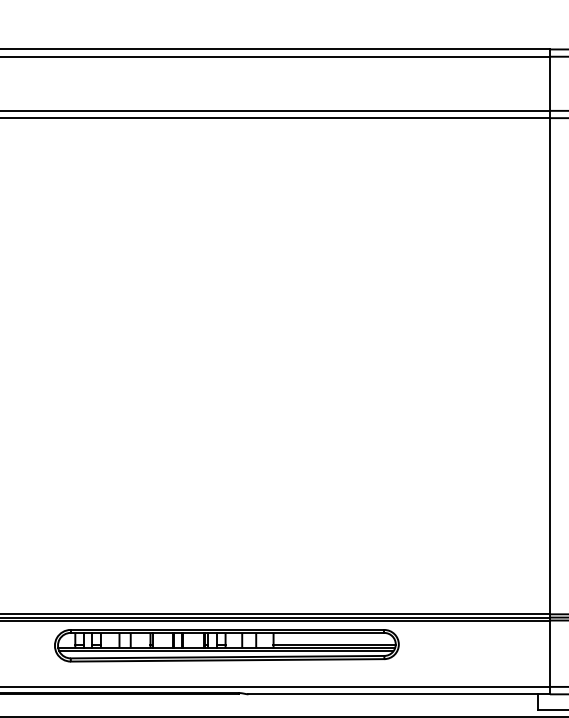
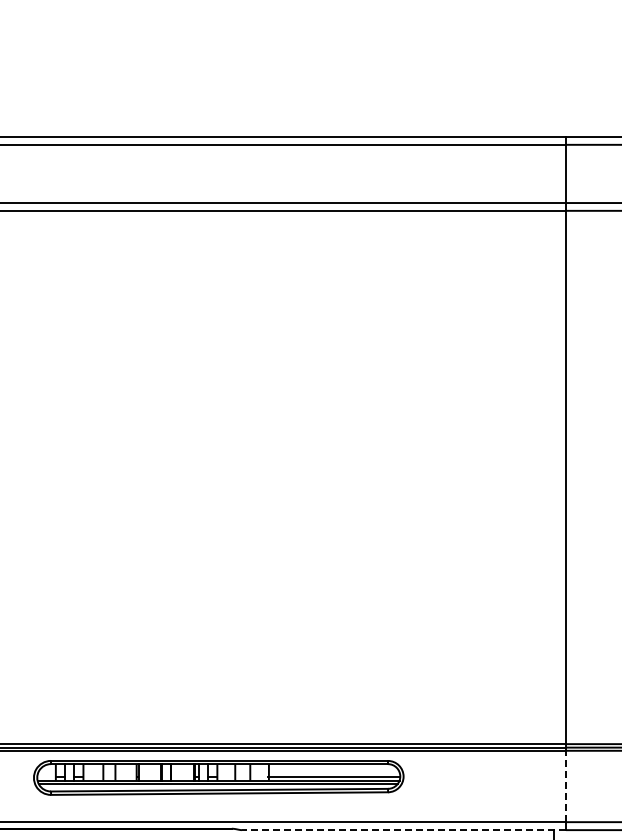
line: (550, 653) -> (566, 786), solid -> dashed
line: (398, 694) -> (403, 830), solid -> dashed

